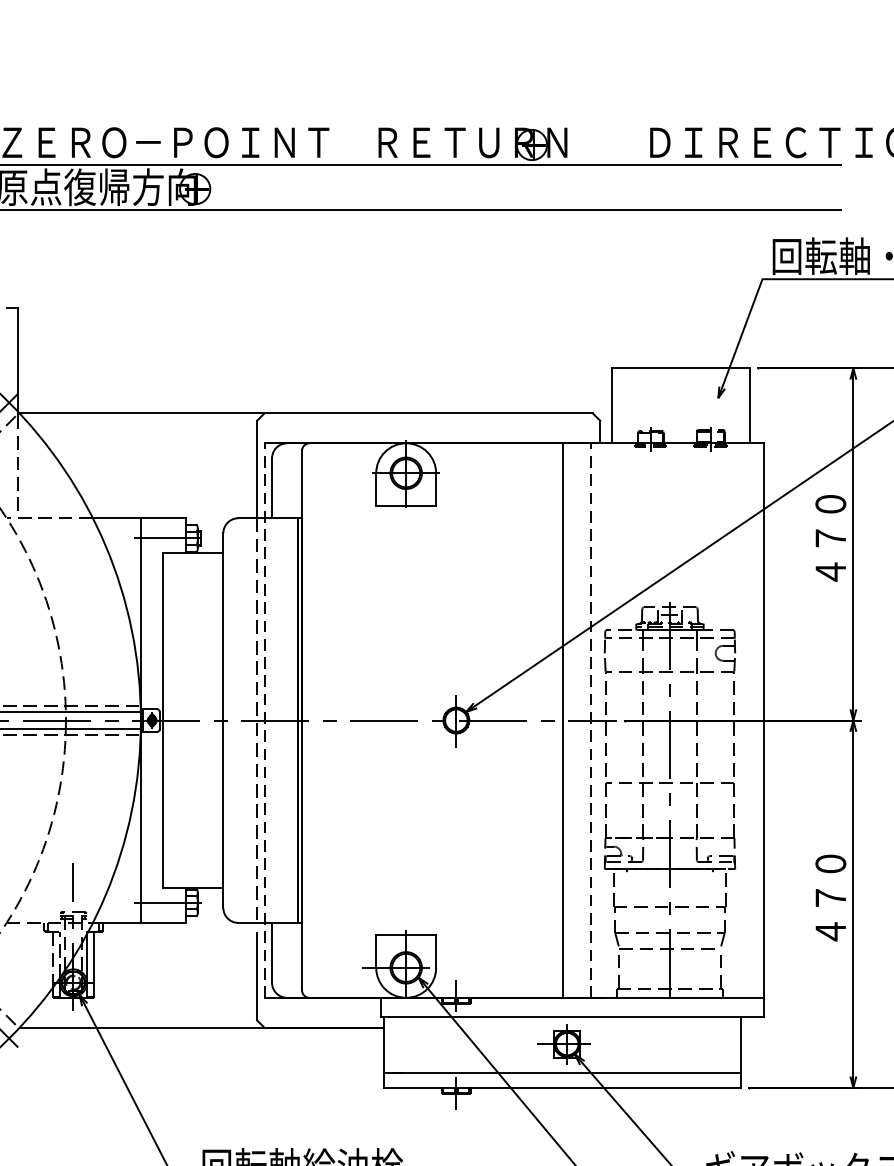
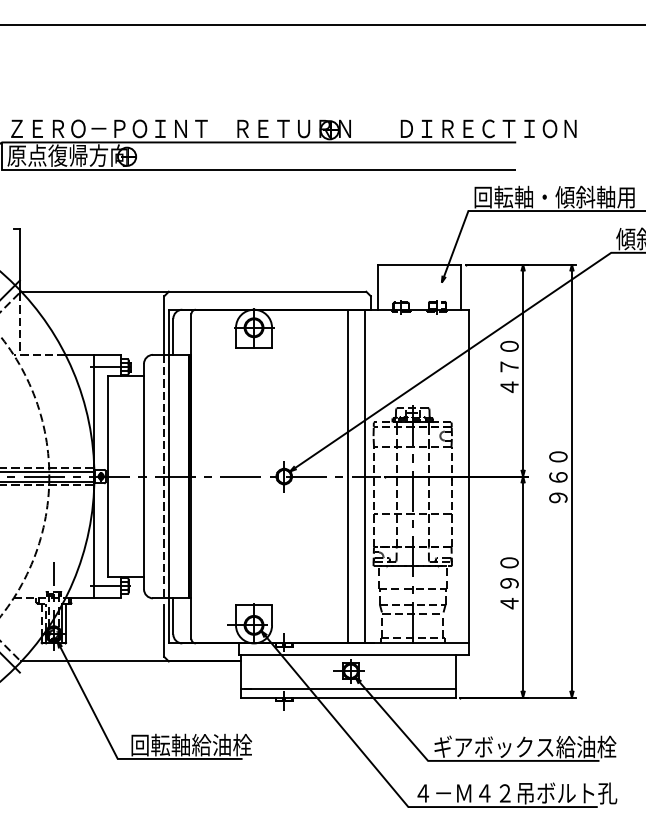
line: (264, 720) -> (168, 476), dashed -> solid
line: (589, 720) -> (364, 476), dashed -> solid
text: (830, 898) -> (509, 583), ４７０ -> ４９０

